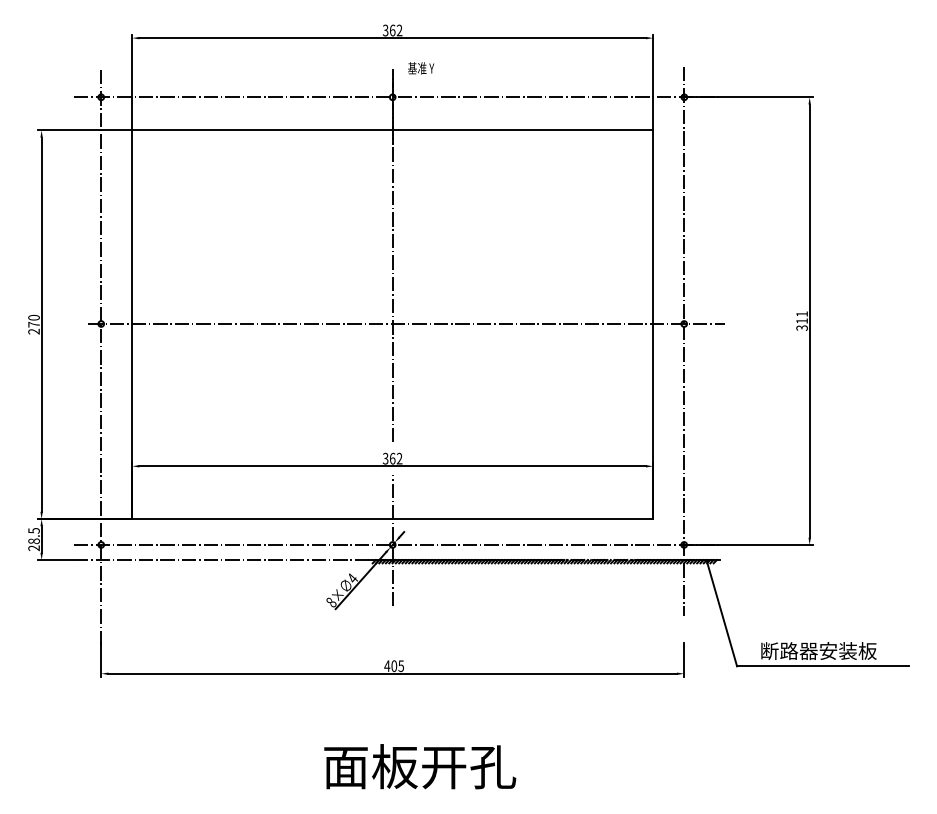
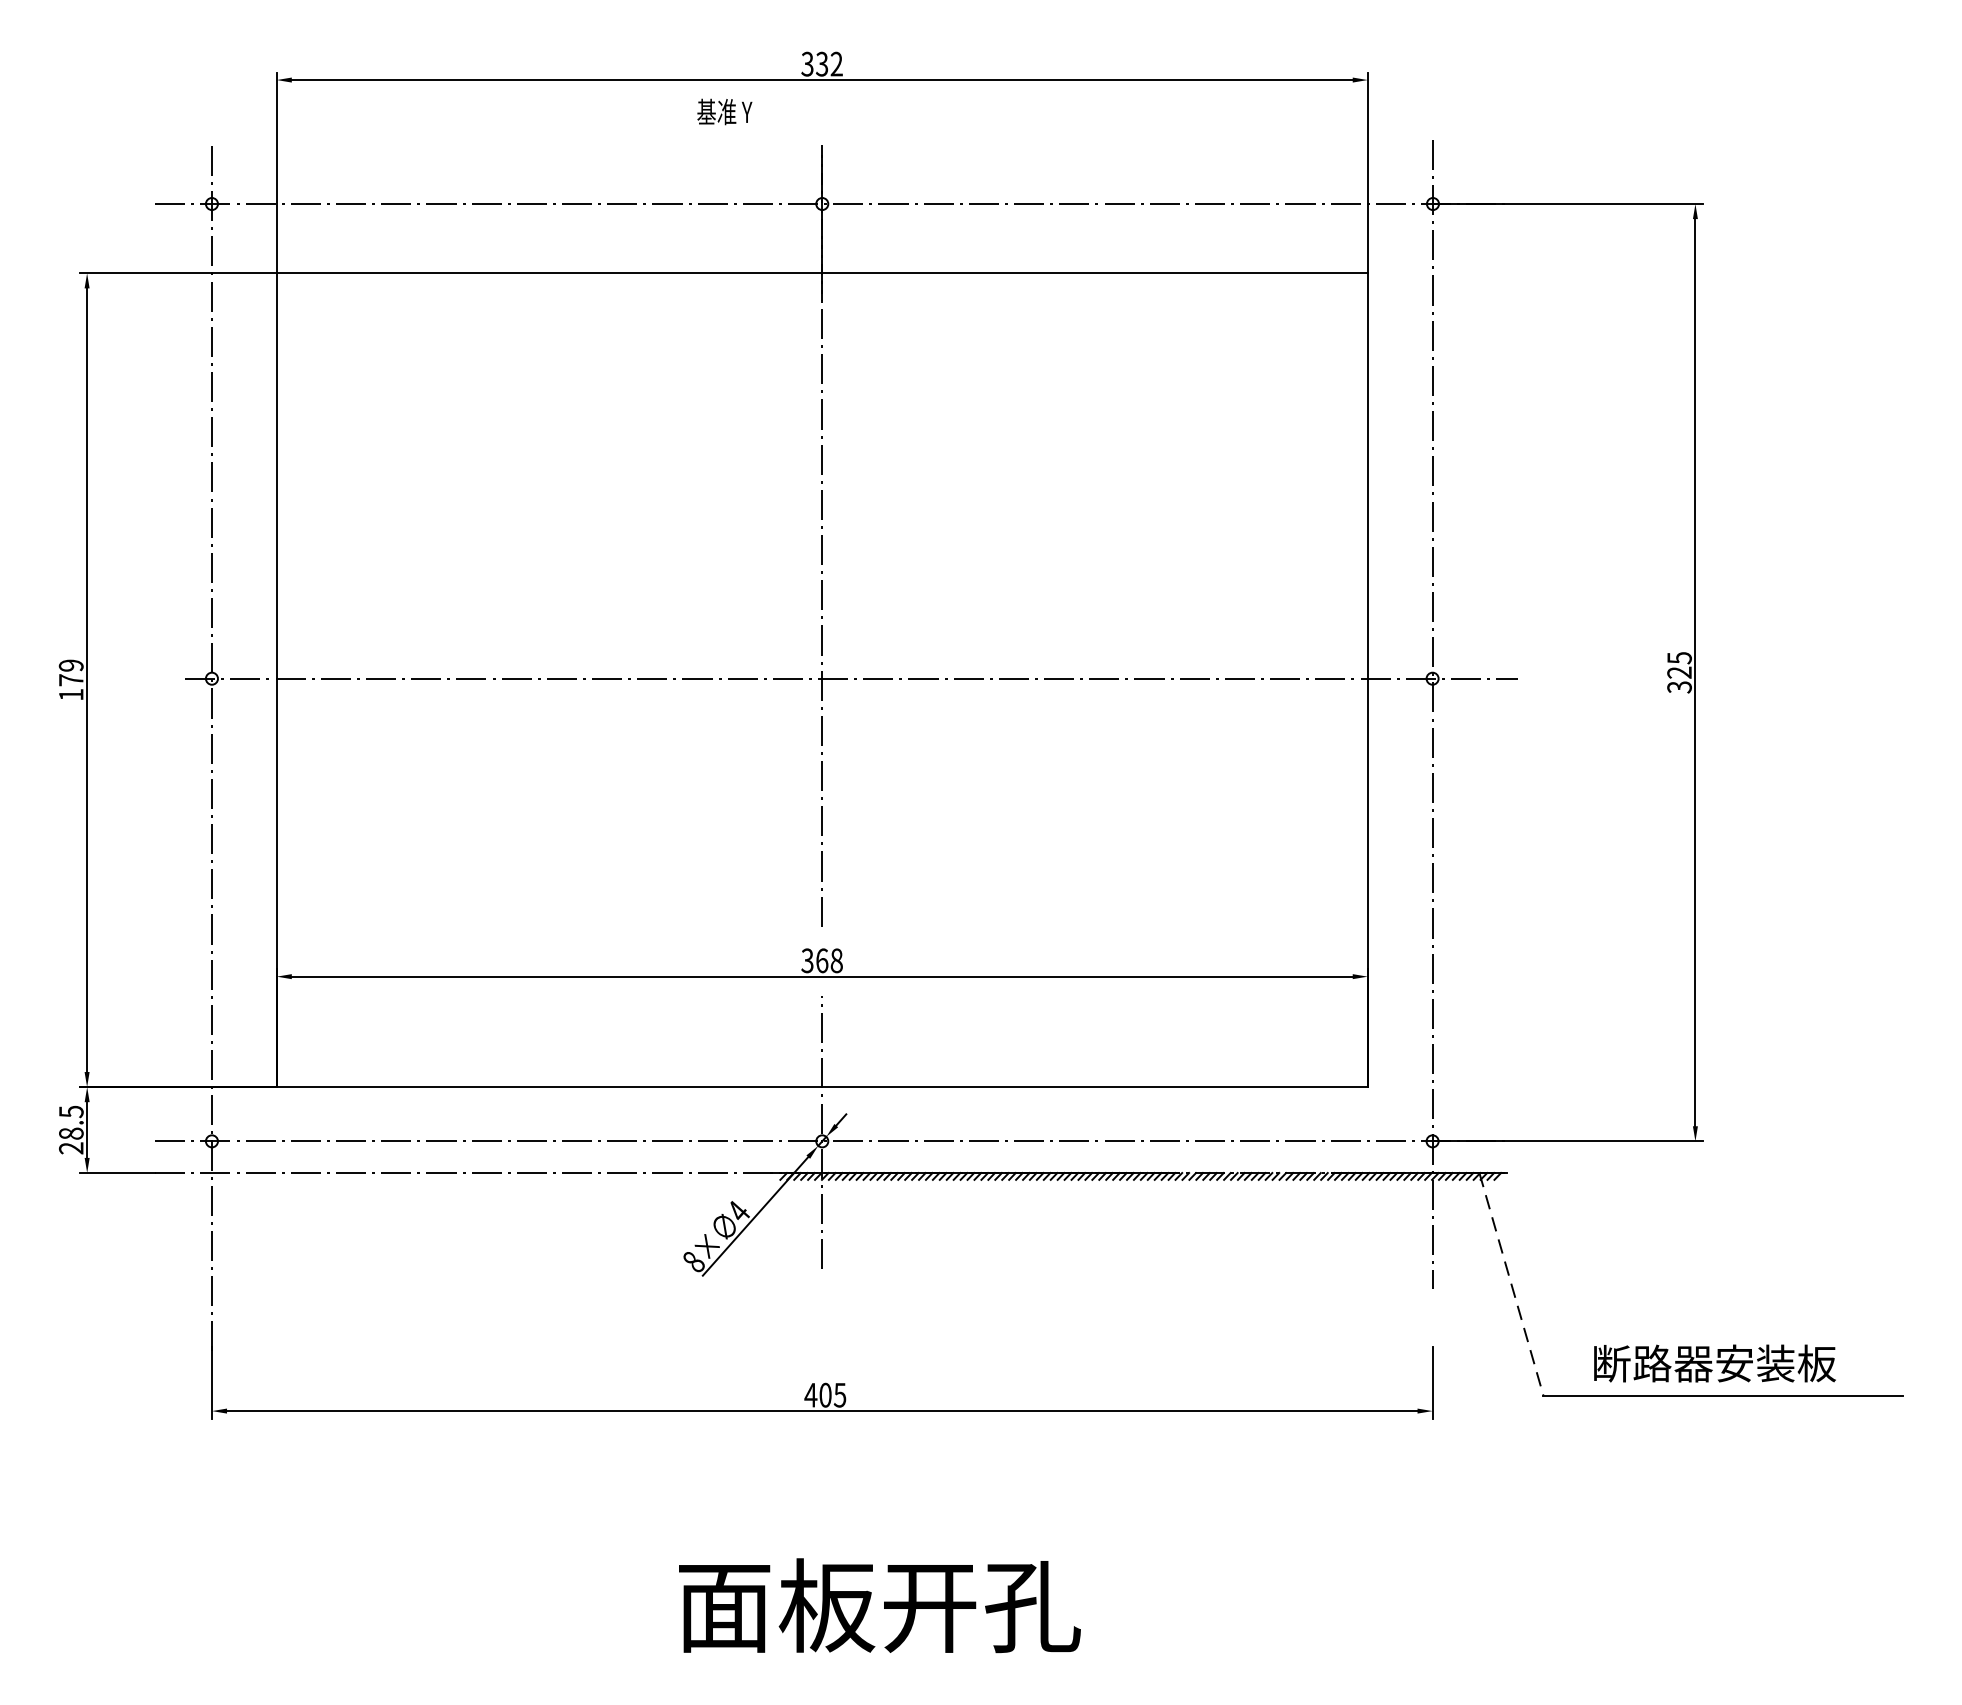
text: (392, 30) -> (821, 64), 362 -> 332
text: (421, 68) -> (725, 112), moved
text: (801, 317) -> (1678, 665), 311 -> 325
text: (33, 324) -> (70, 679), 270 -> 179
text: (399, 458) -> (836, 960), 362 -> 368
line: (721, 613) -> (1510, 1284), solid -> dashed

